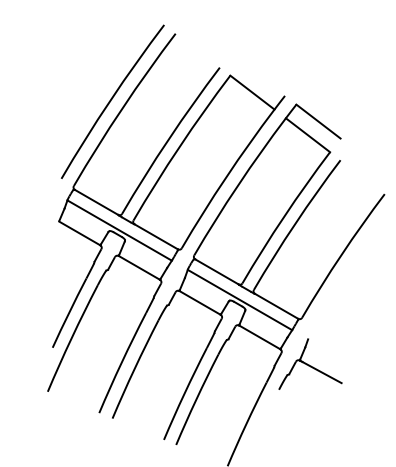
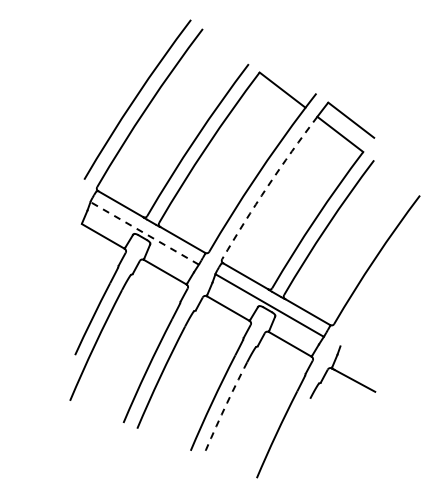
arc: (237, 185) -> (267, 186), solid -> dashed
line: (119, 230) -> (144, 233), solid -> dashed
arc: (196, 399) -> (224, 408), solid -> dashed

